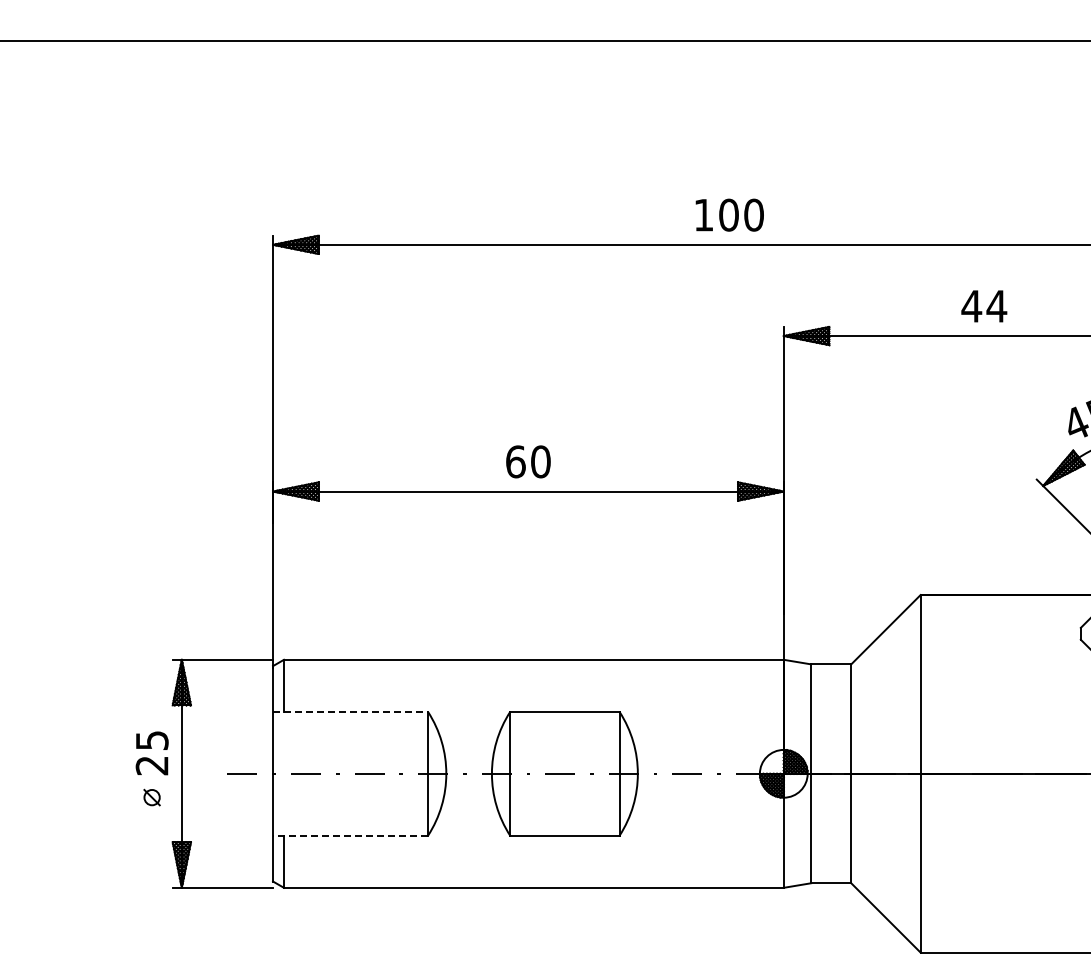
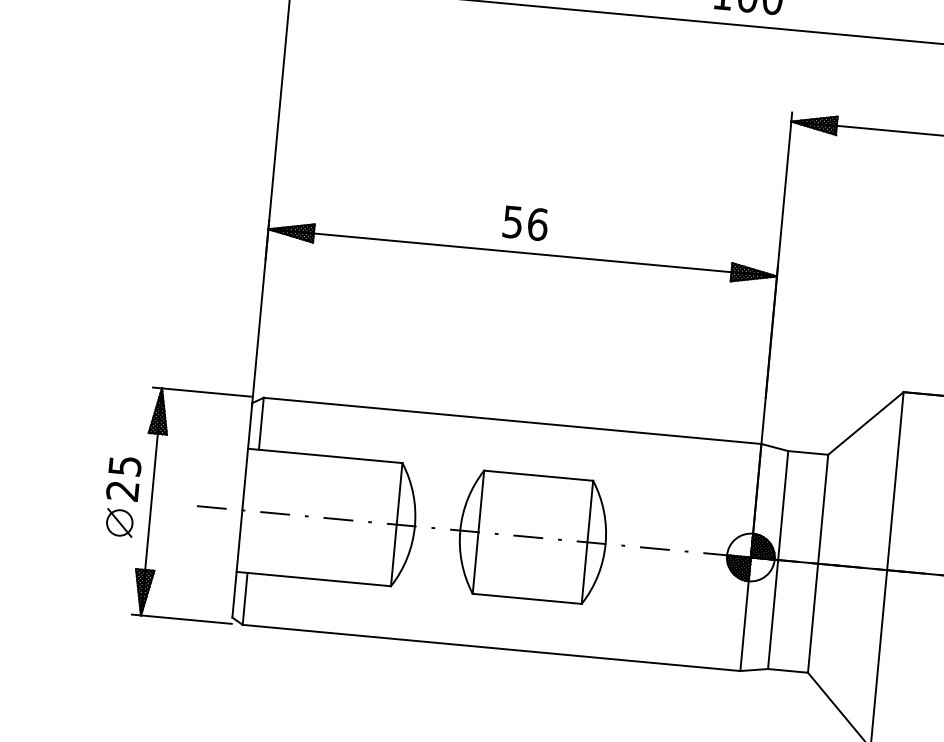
text: (528, 461) -> (525, 222), 60 -> 56
line: (350, 711) -> (325, 455), dashed -> solid
part: (151, 797) -> (119, 522), size x1.67
line: (350, 835) -> (313, 578), dashed -> solid

